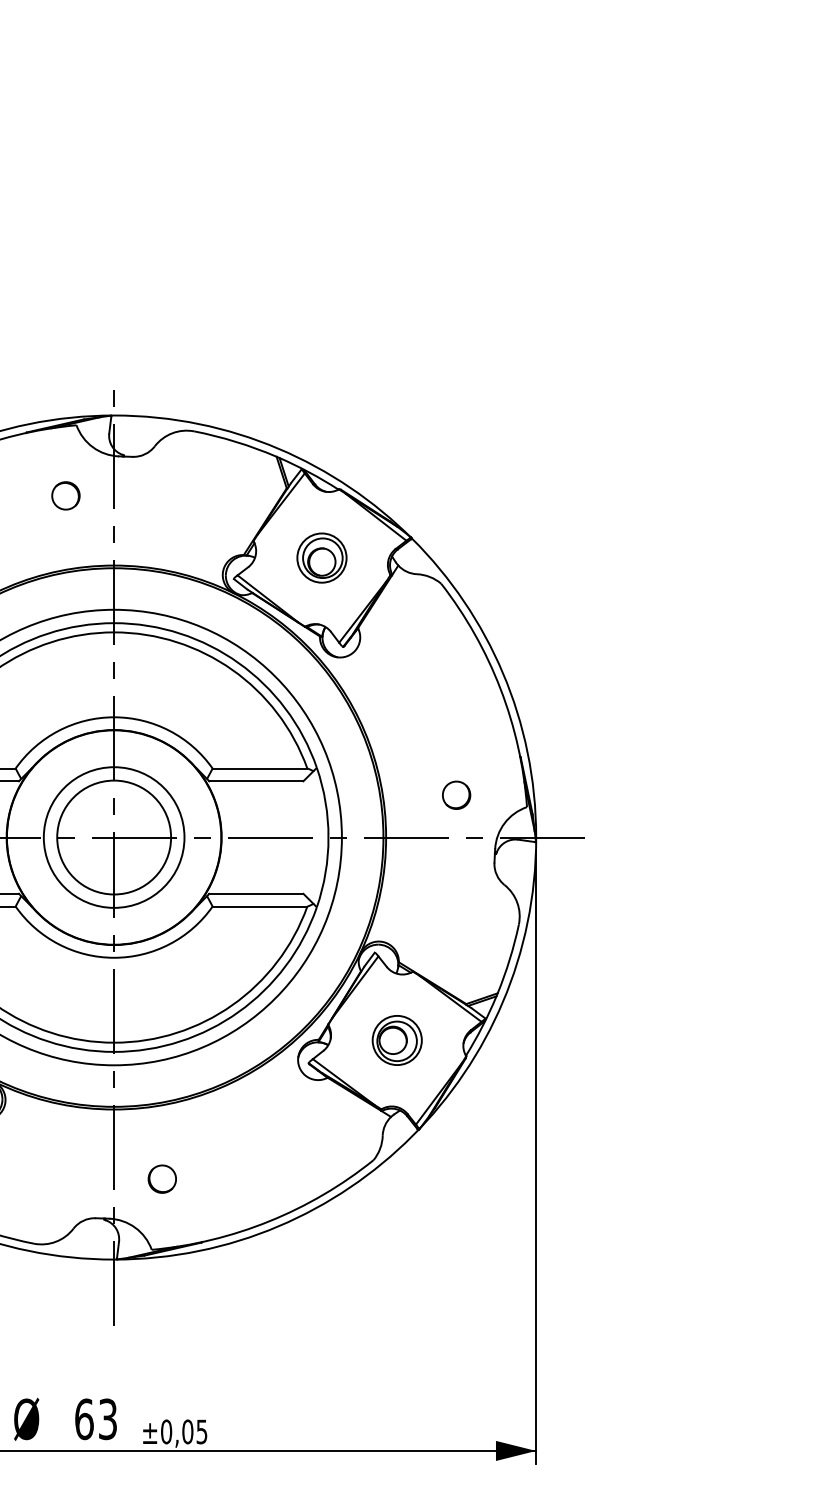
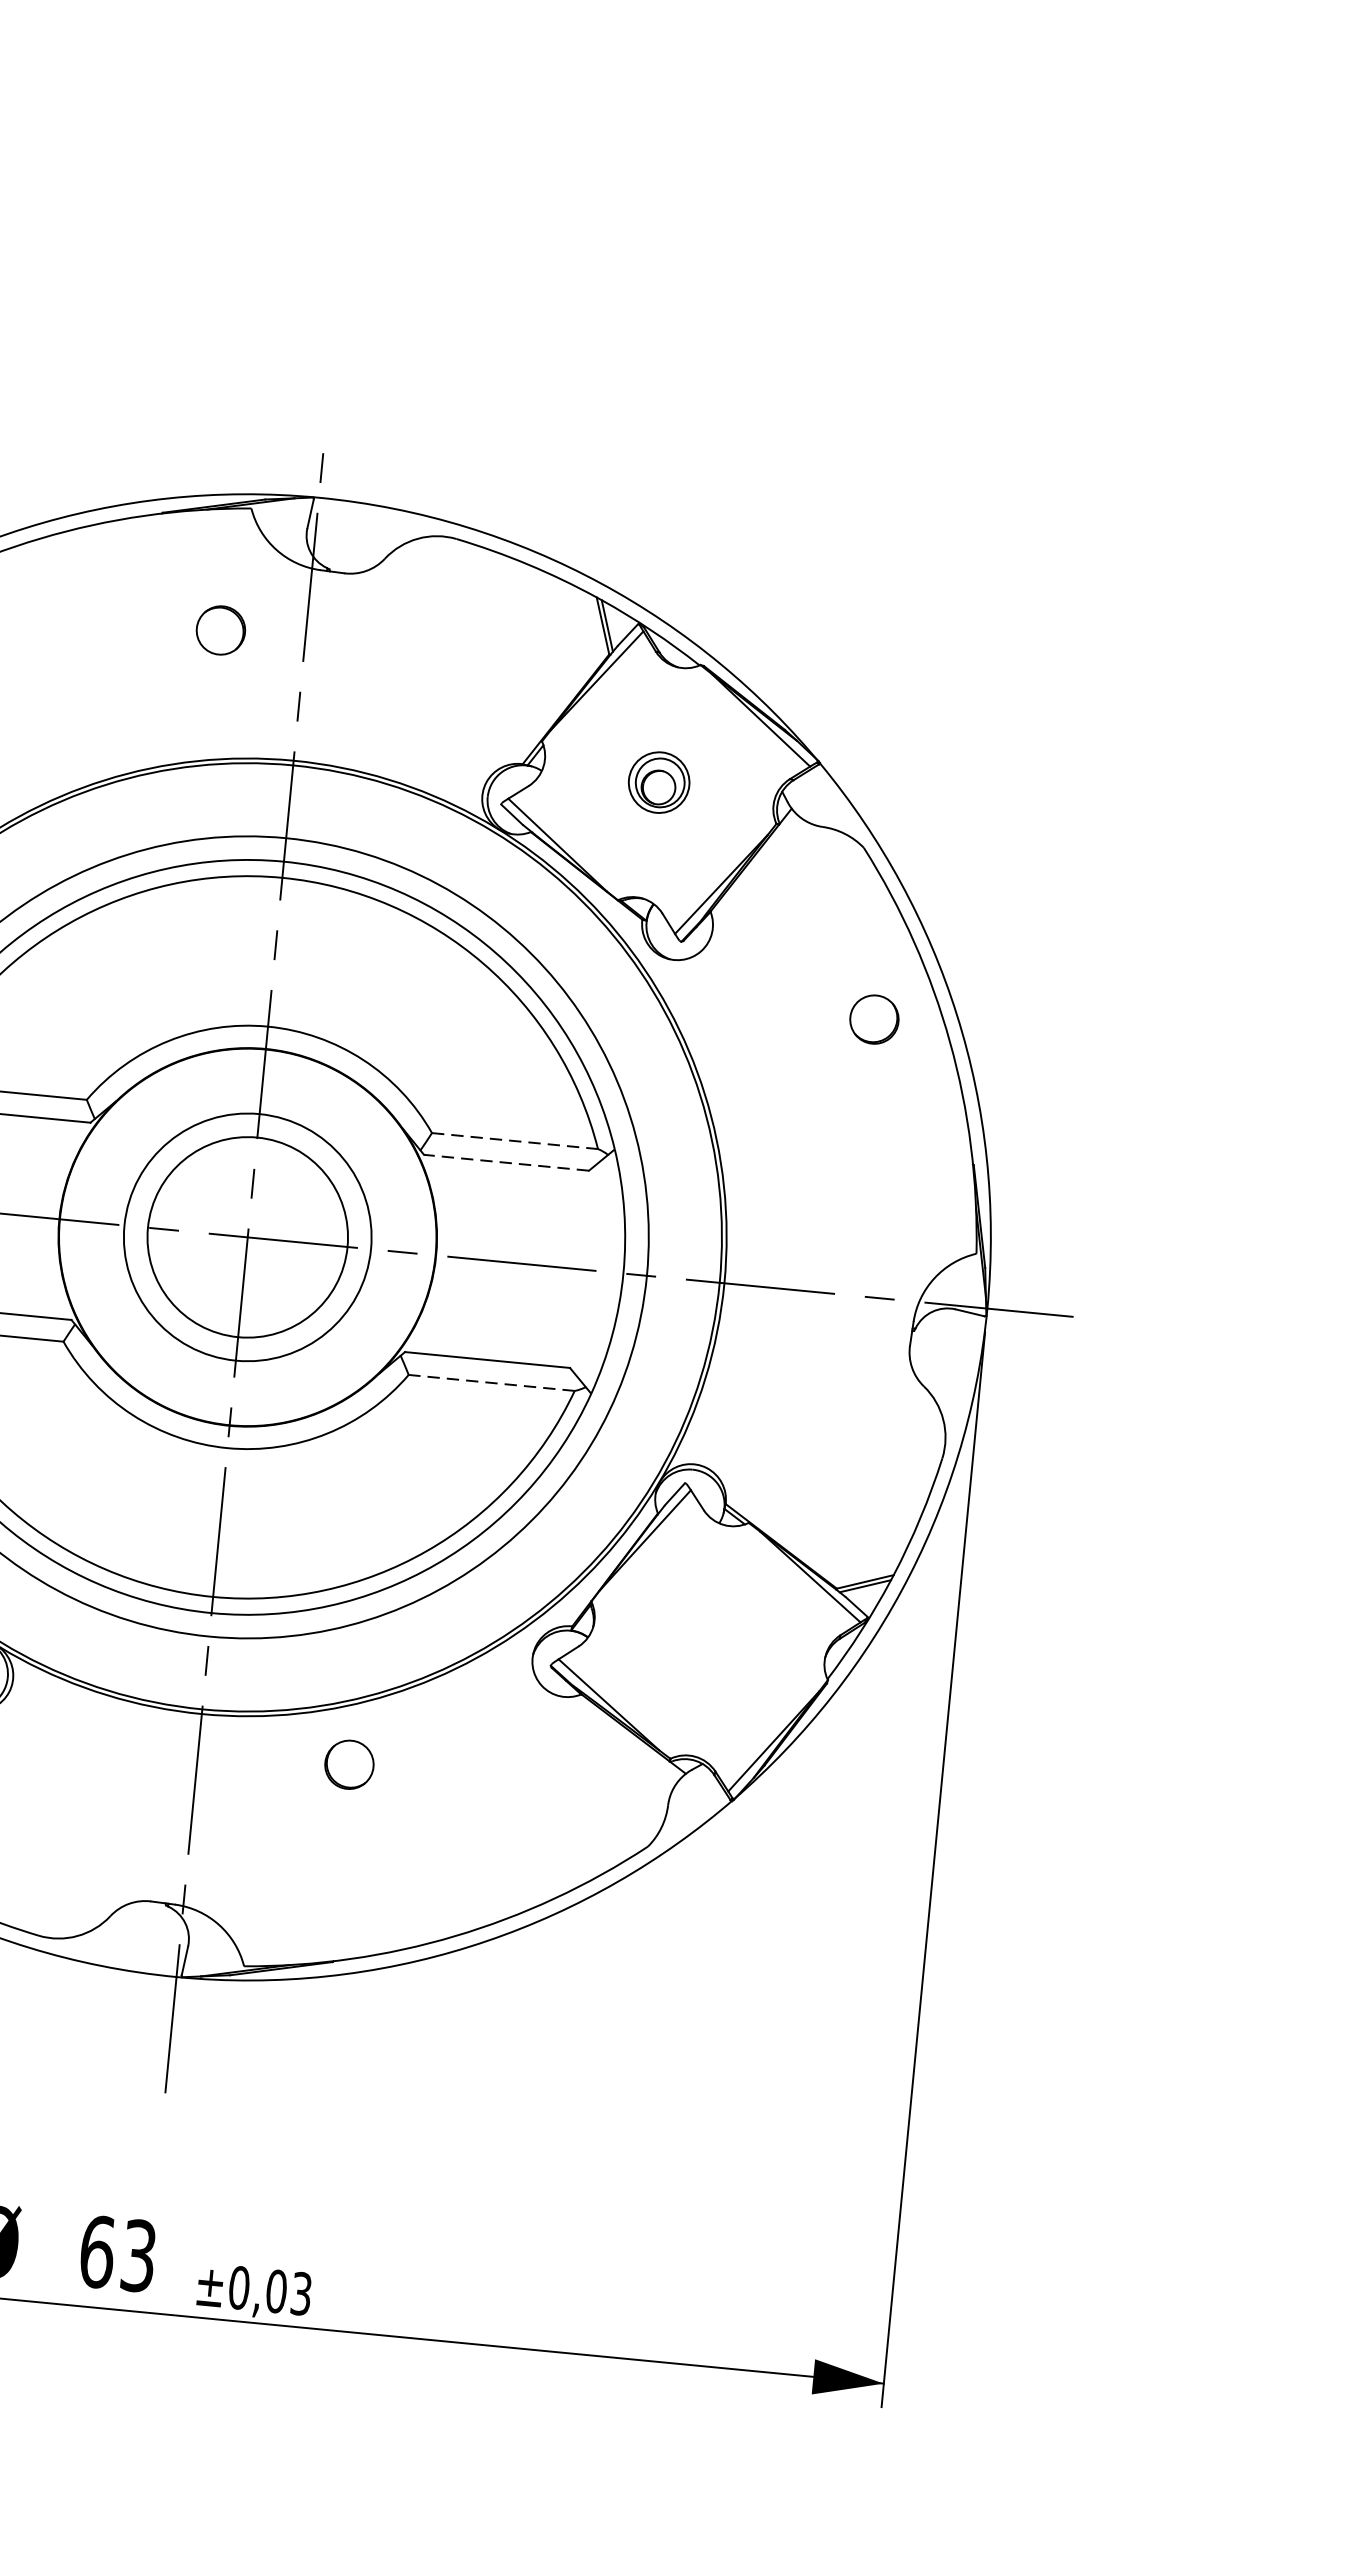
part: (321, 557) -> (658, 781), size x0.7
line: (260, 768) -> (515, 1141), solid -> dashed
line: (255, 781) -> (504, 1163), solid -> dashed
part: (456, 794) -> (874, 1018), moved
line: (259, 906) -> (490, 1382), solid -> dashed
part: (396, 1040) -> (708, 1640), removed
part: (161, 1178) -> (348, 1763), moved
text: (202, 1431) -> (302, 2293), ±0,05 -> ±0,03

